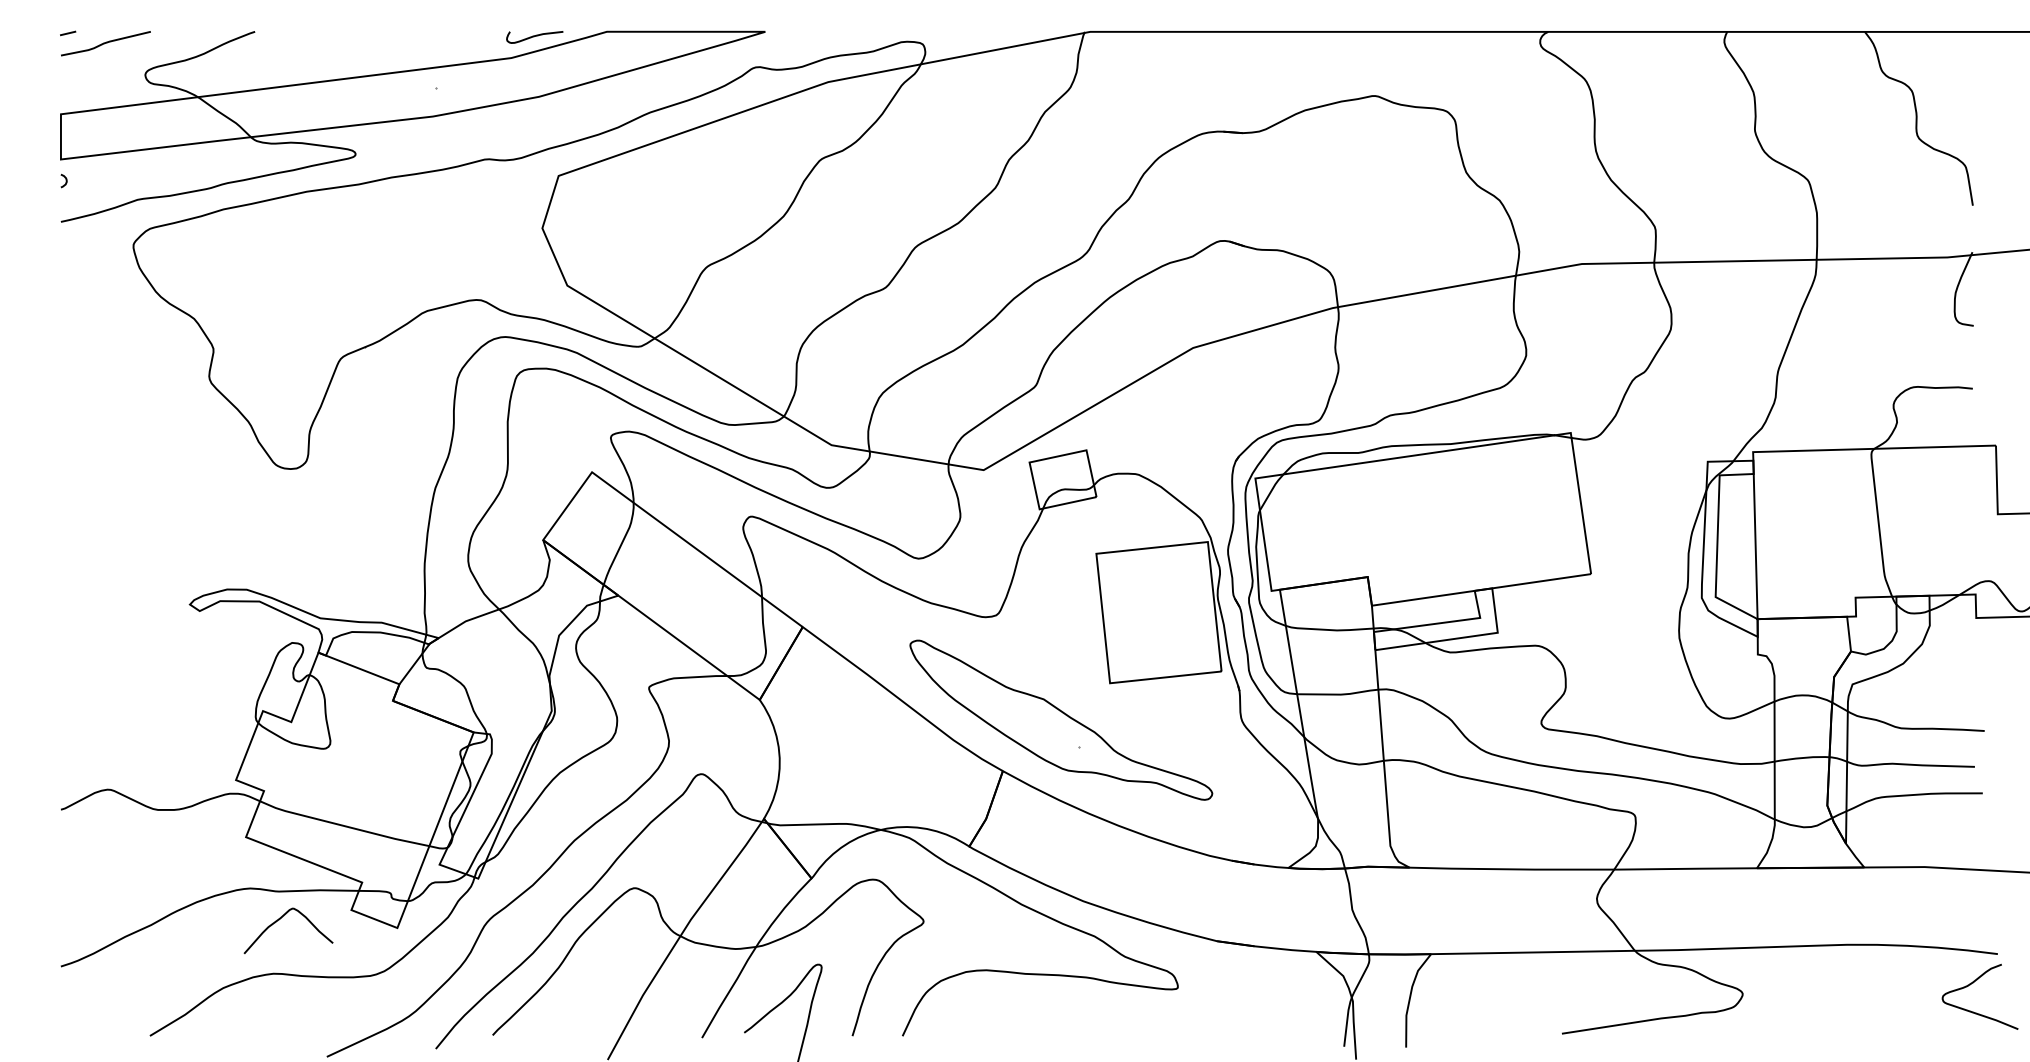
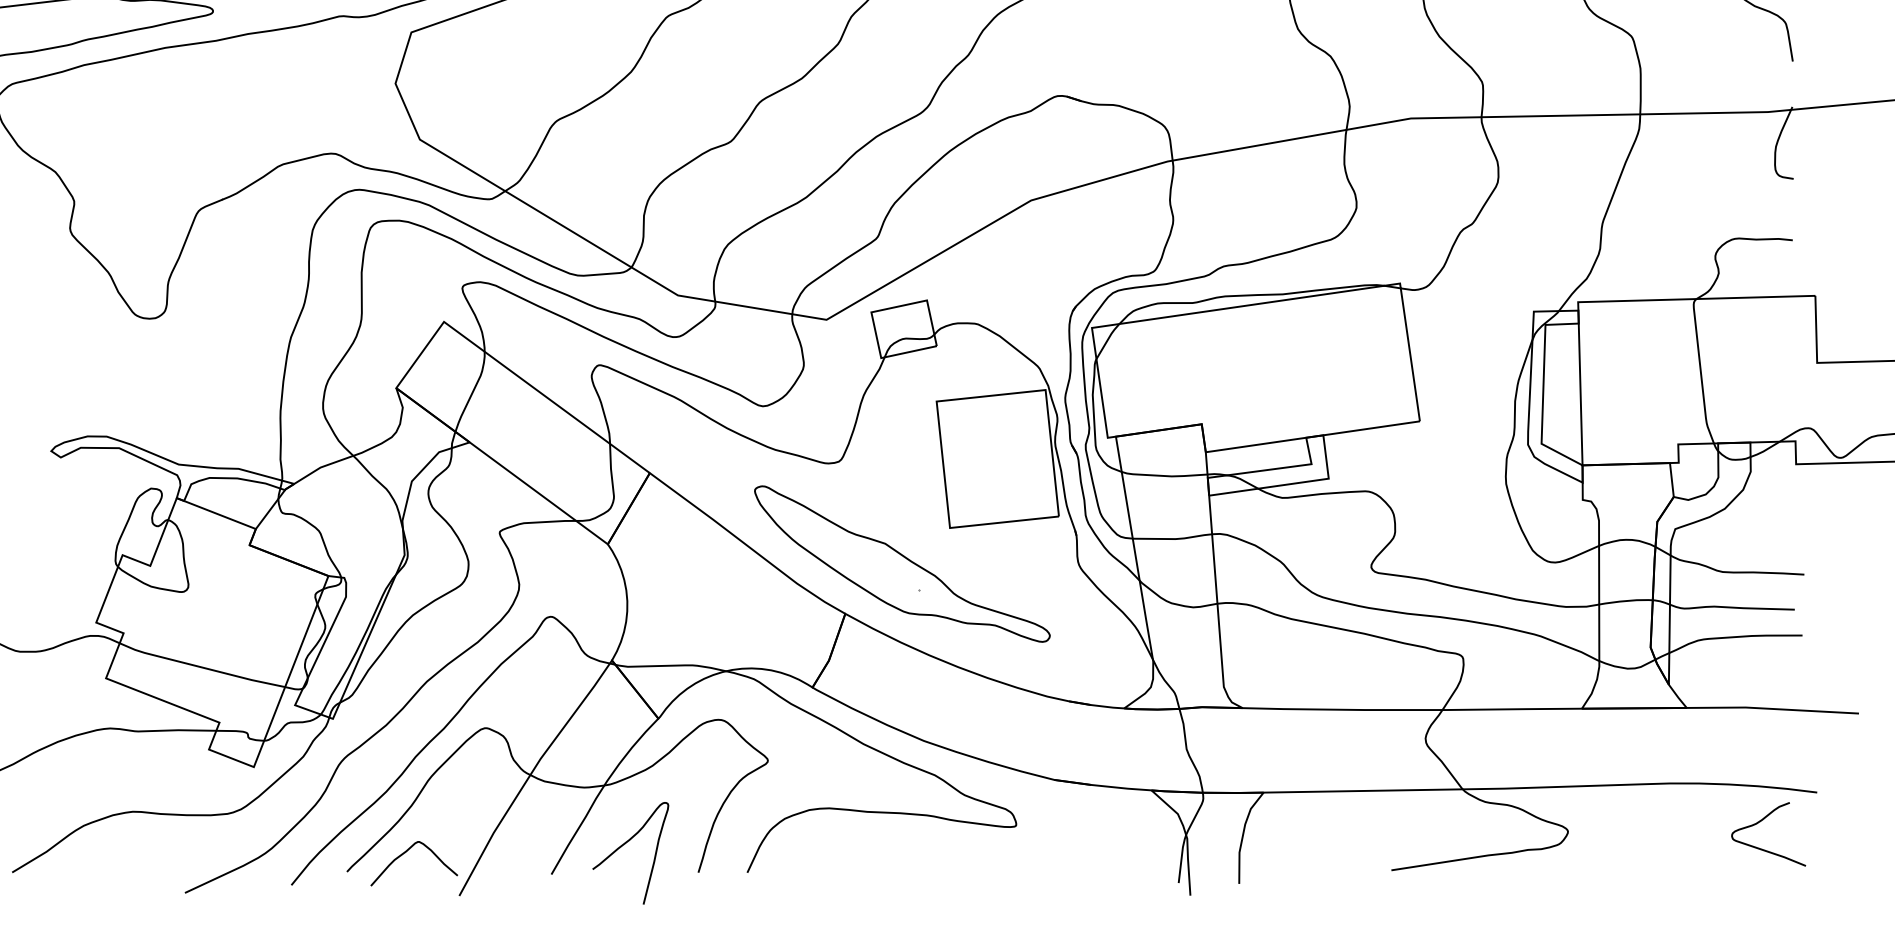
curve: (279, 920) -> (405, 853), moved
curve: (1970, 985) -> (1759, 823), moved

